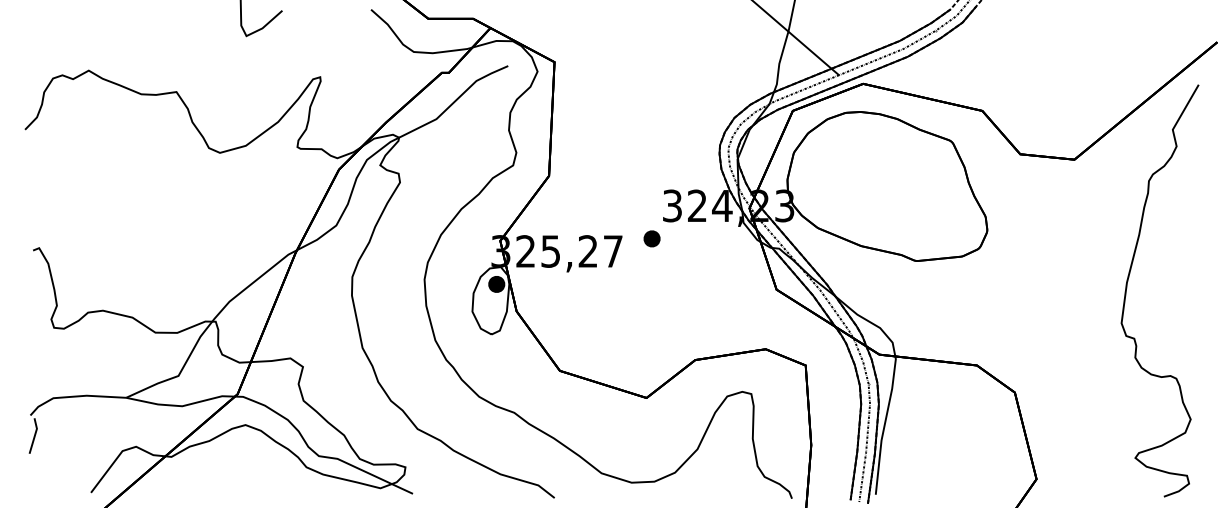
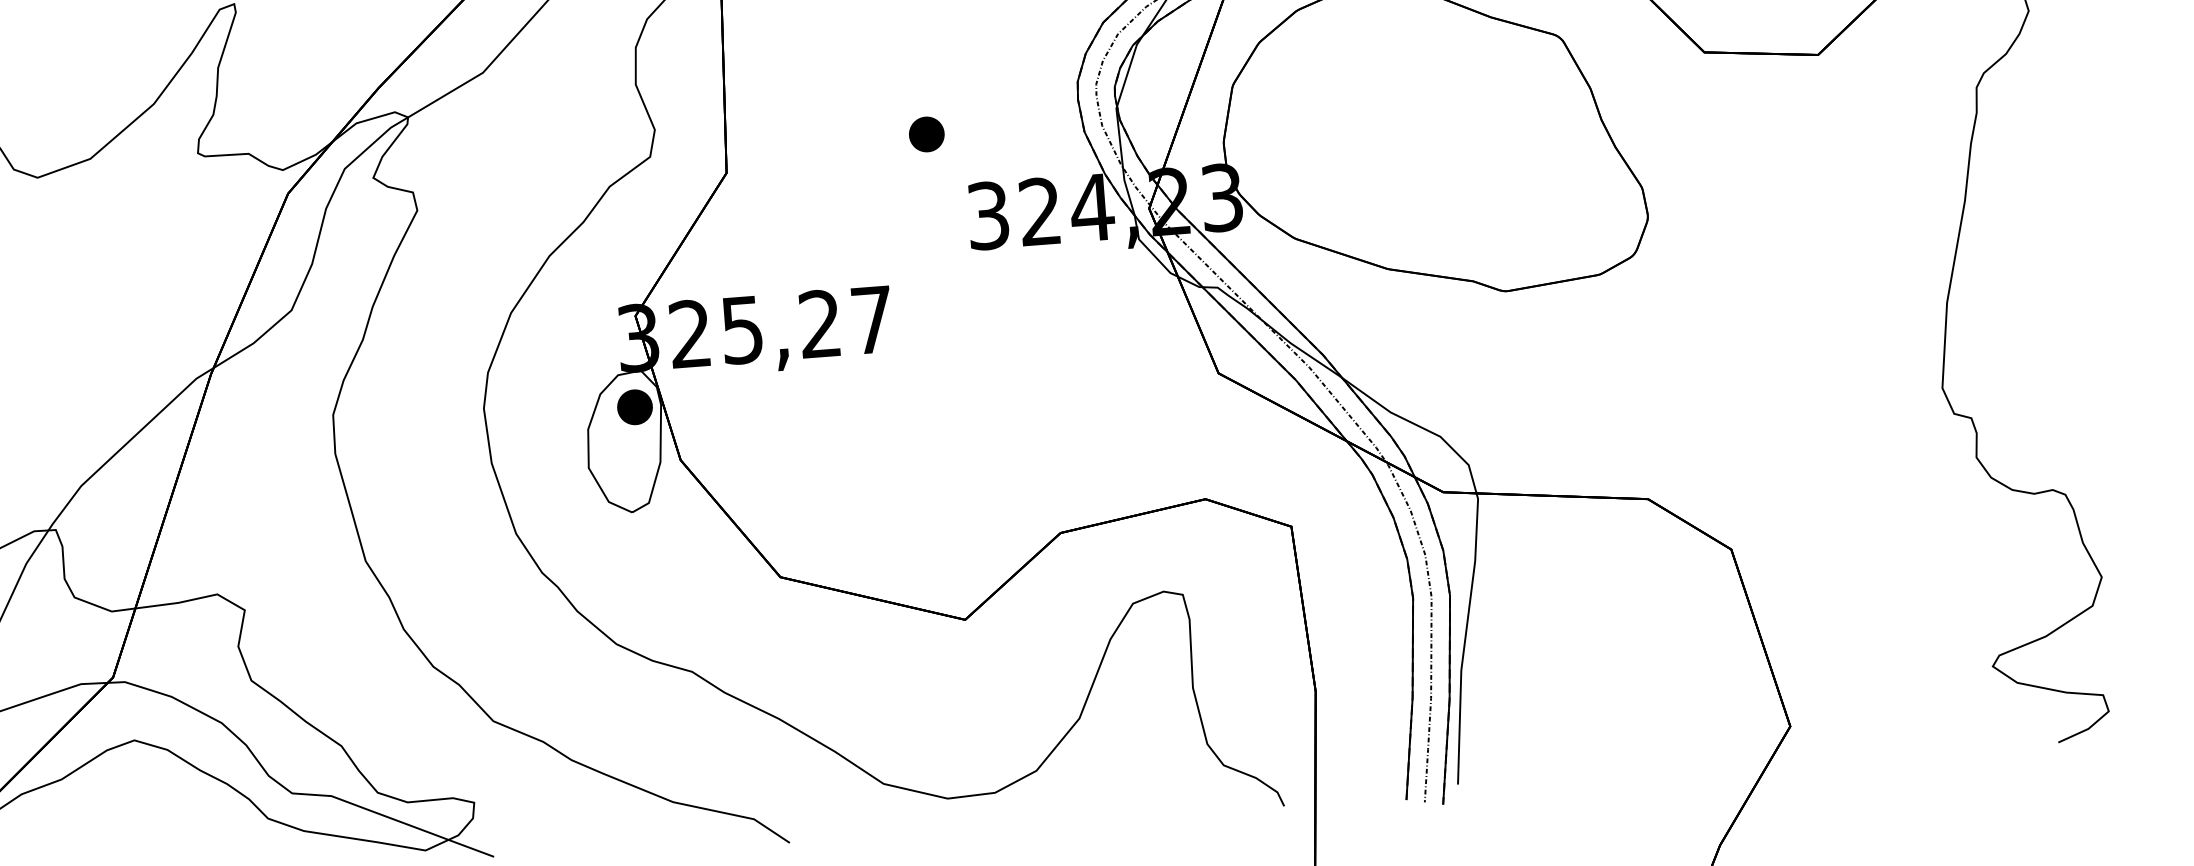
part: (651, 238) -> (925, 133), moved

